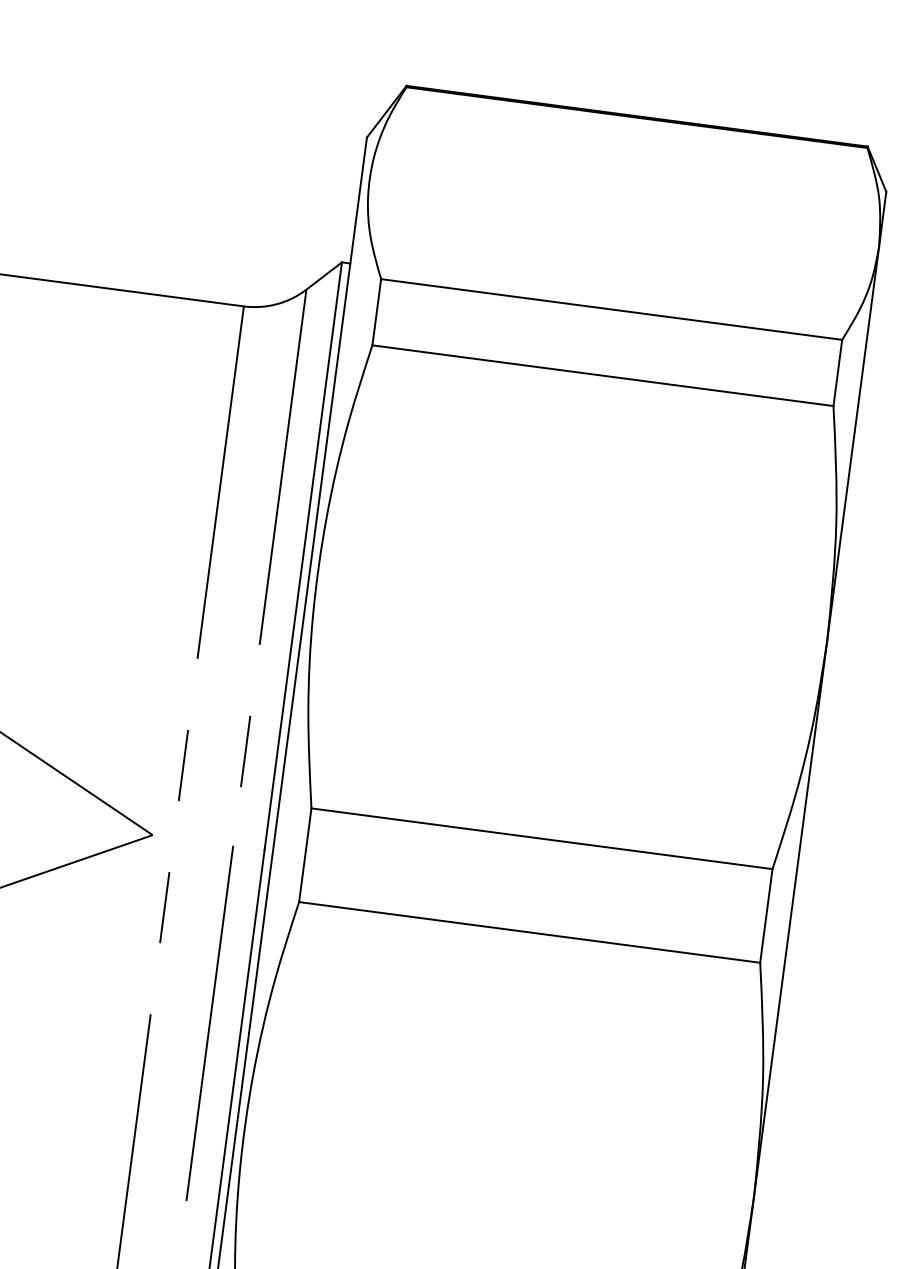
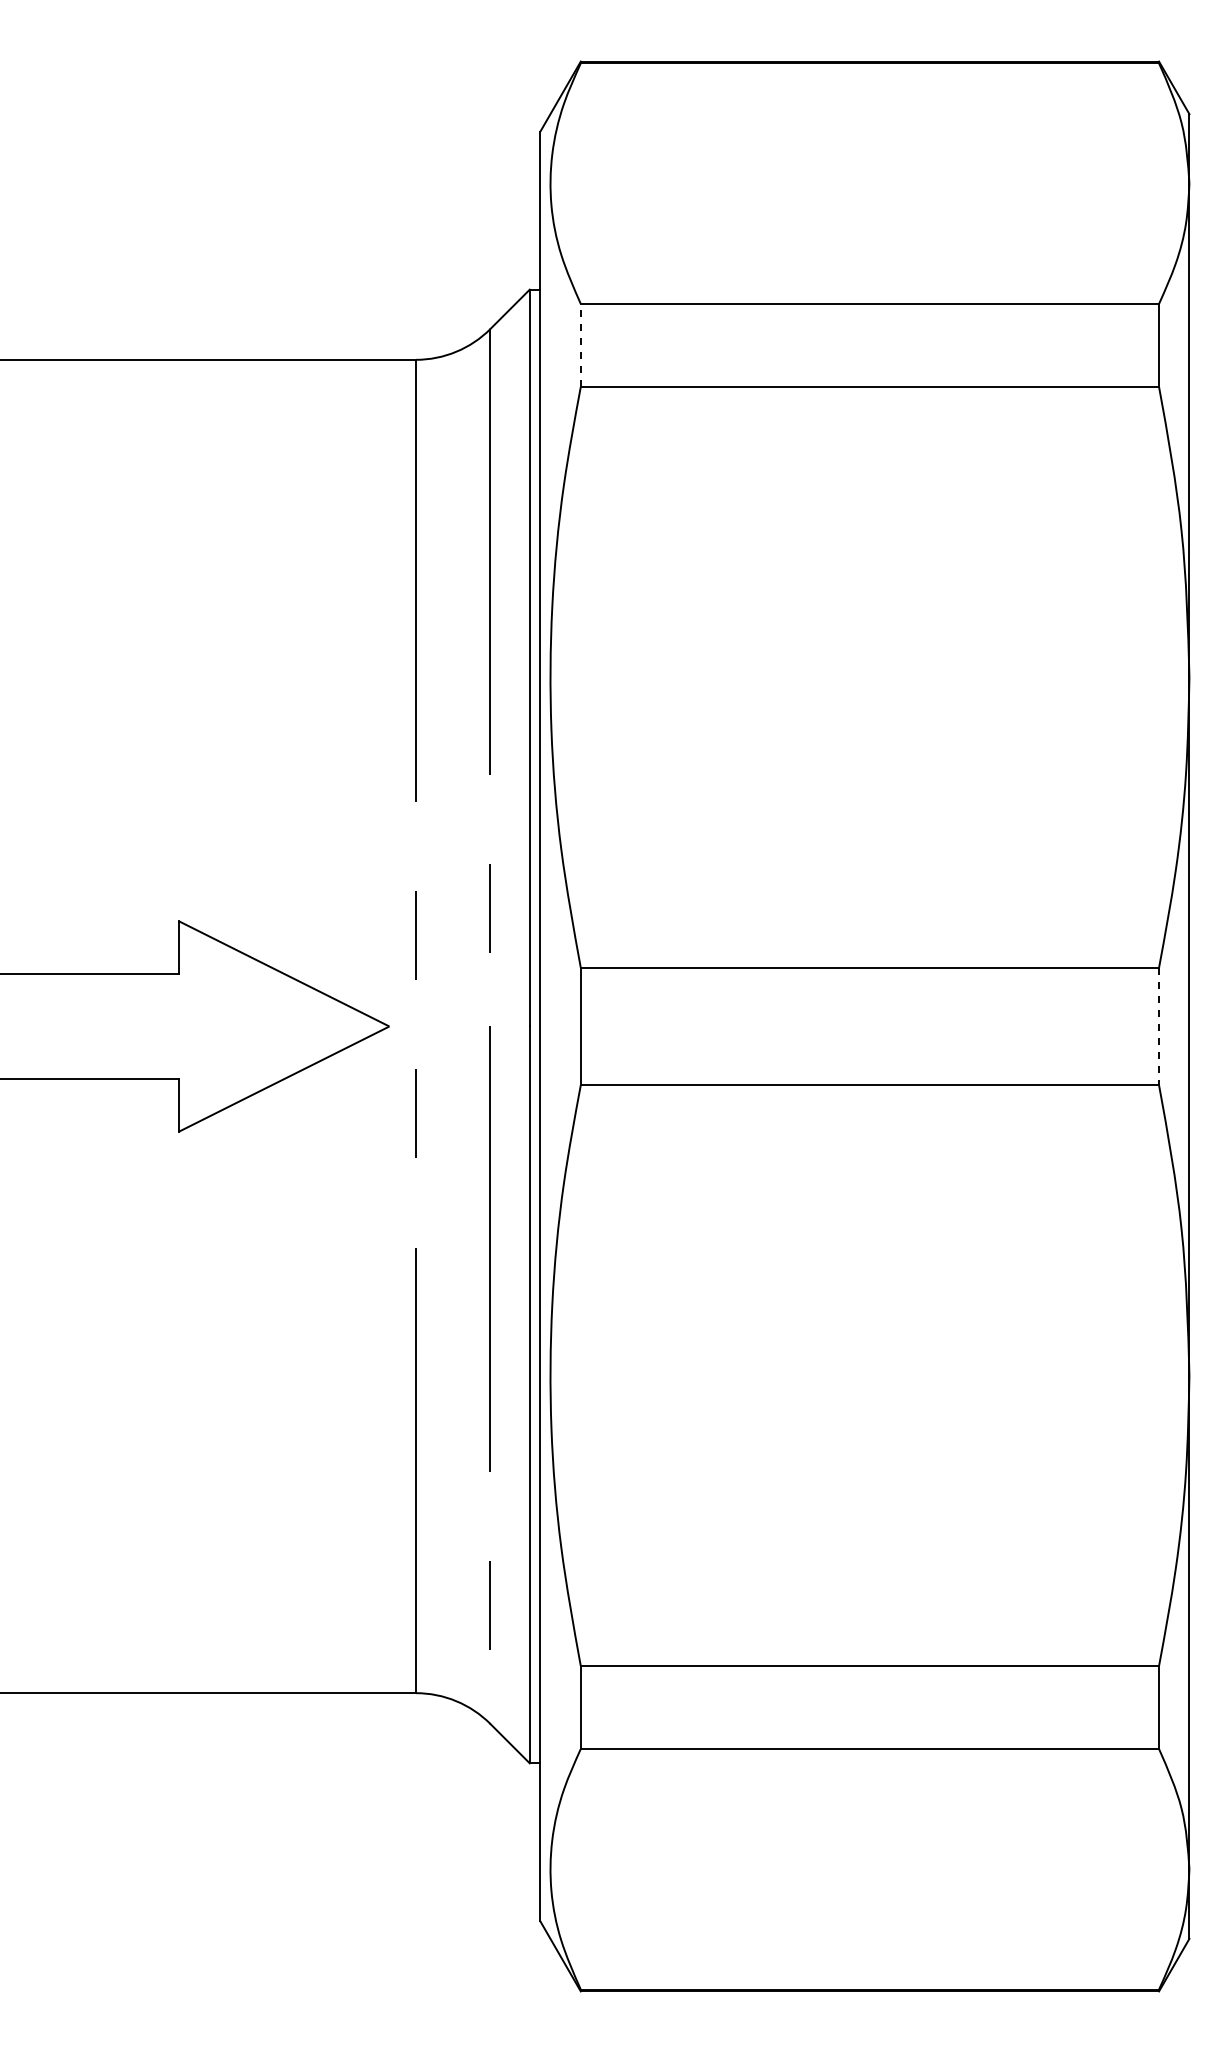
line: (376, 312) -> (580, 345), solid -> dashed
line: (766, 915) -> (1159, 1026), solid -> dashed

